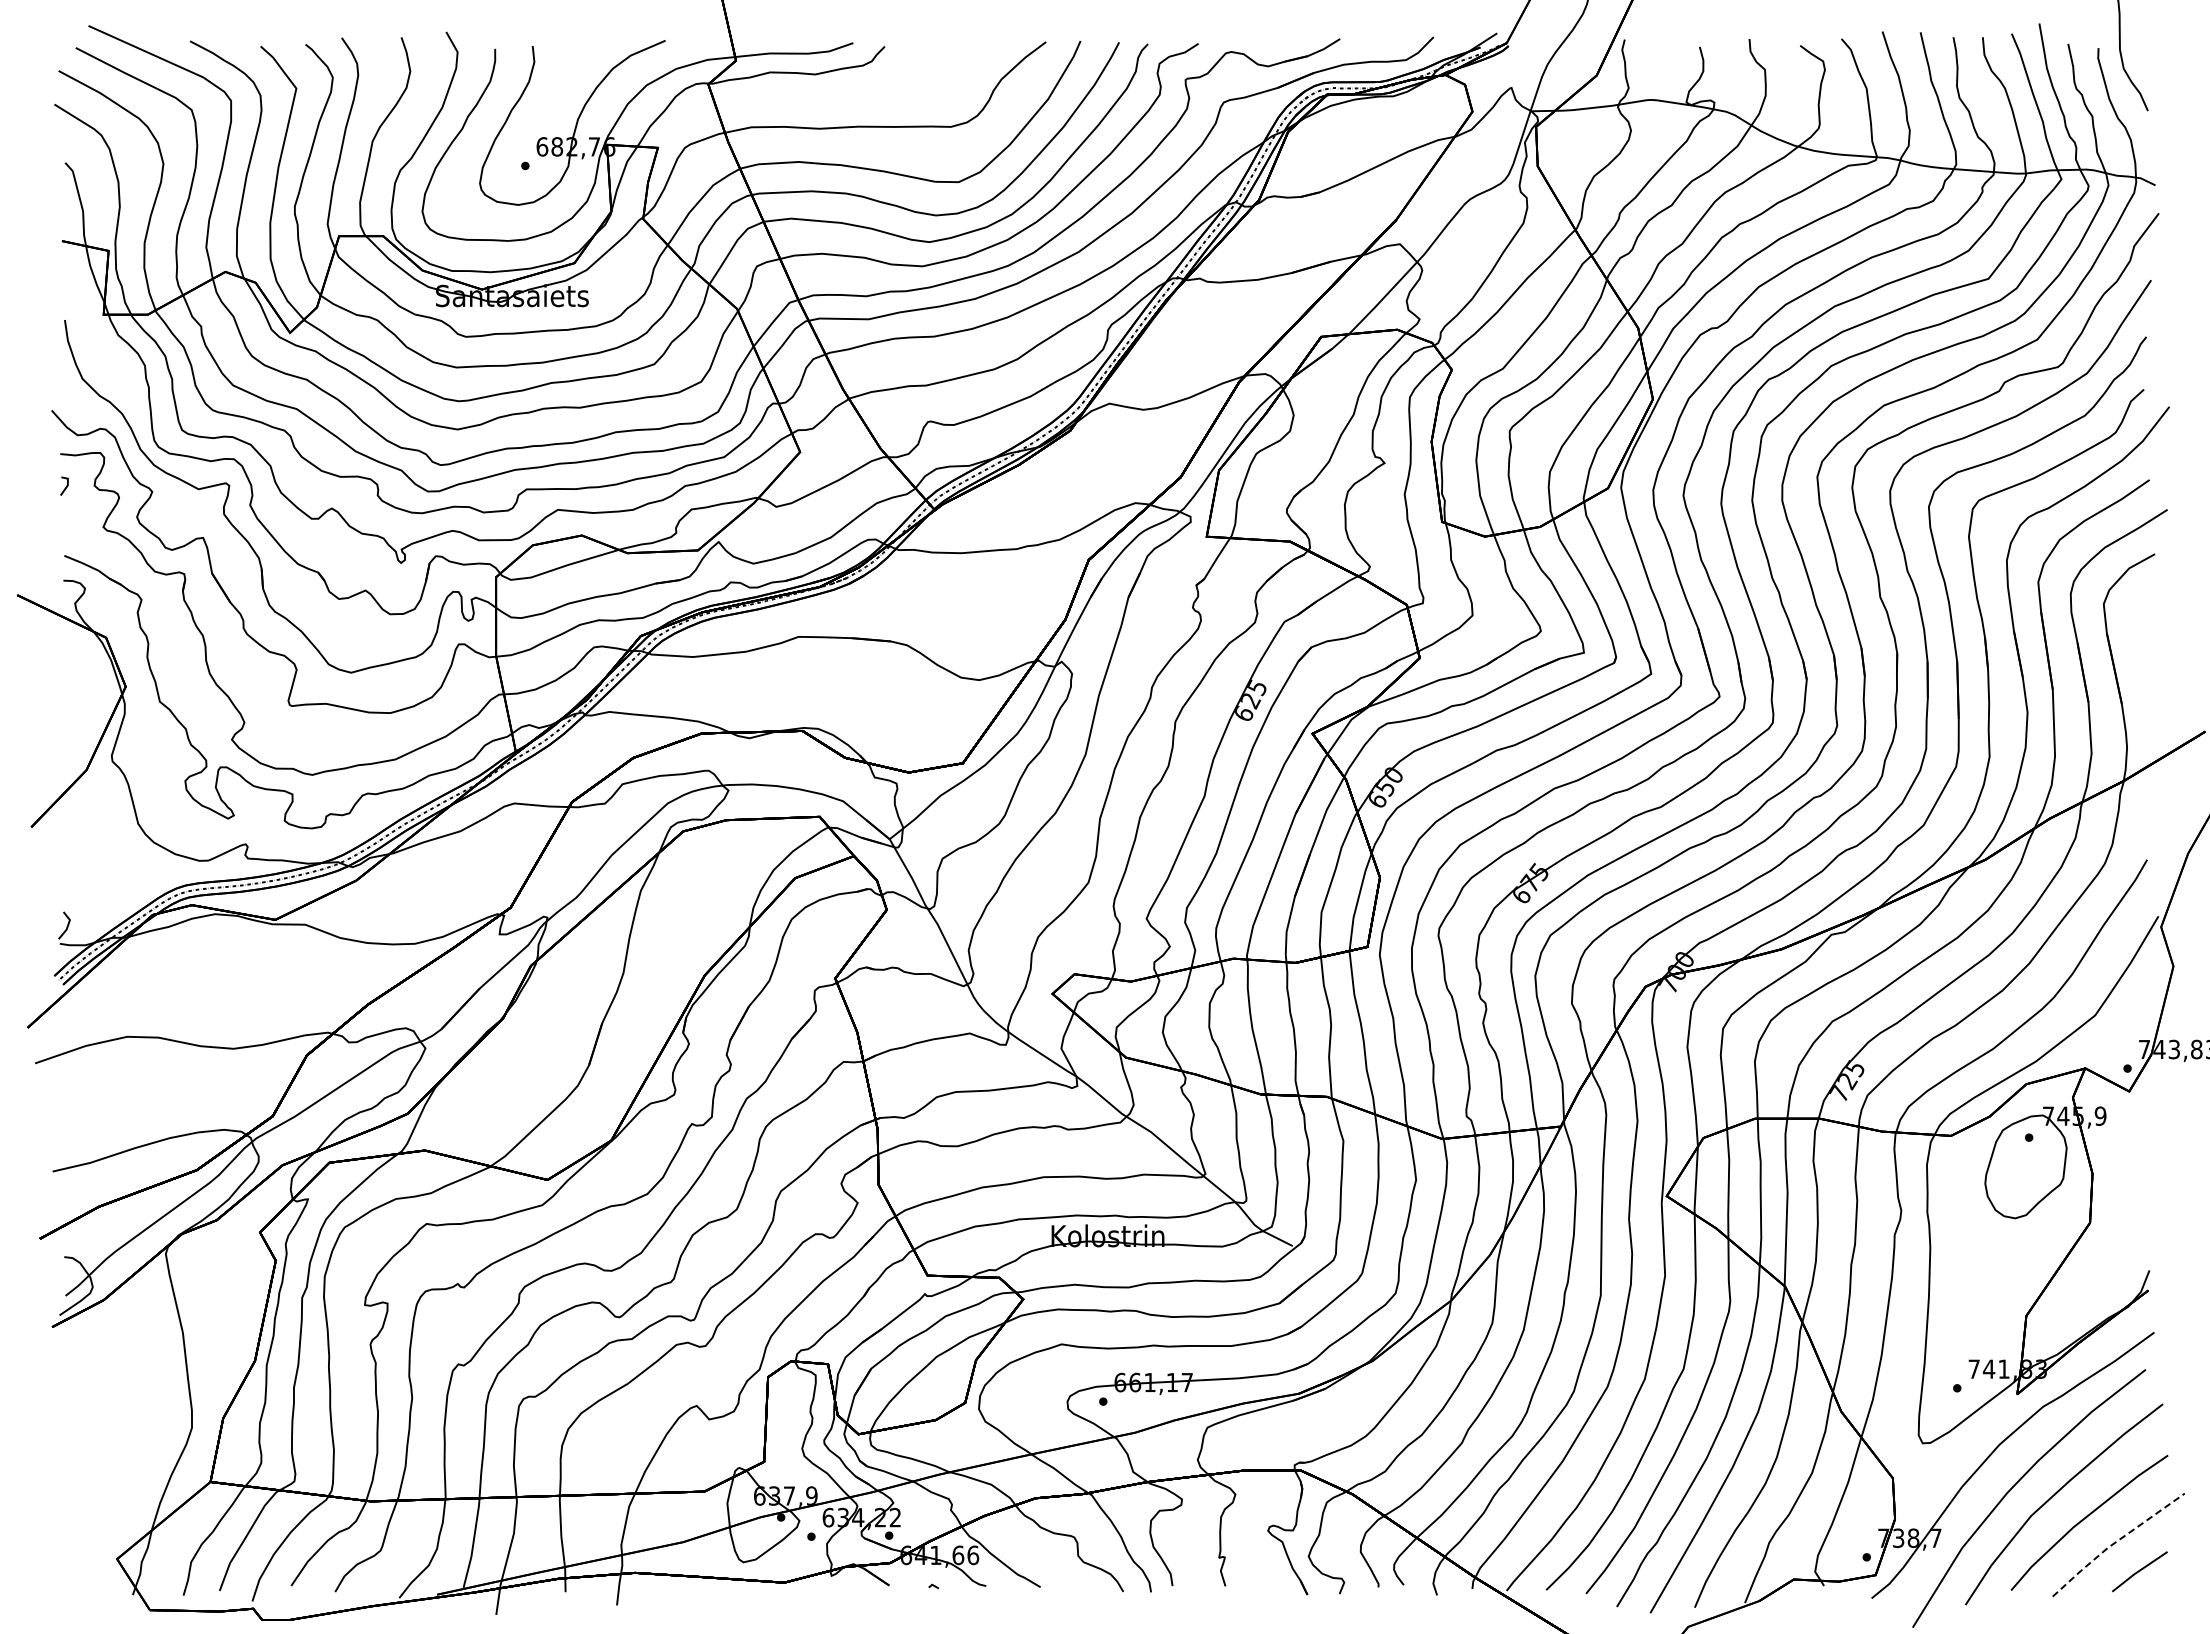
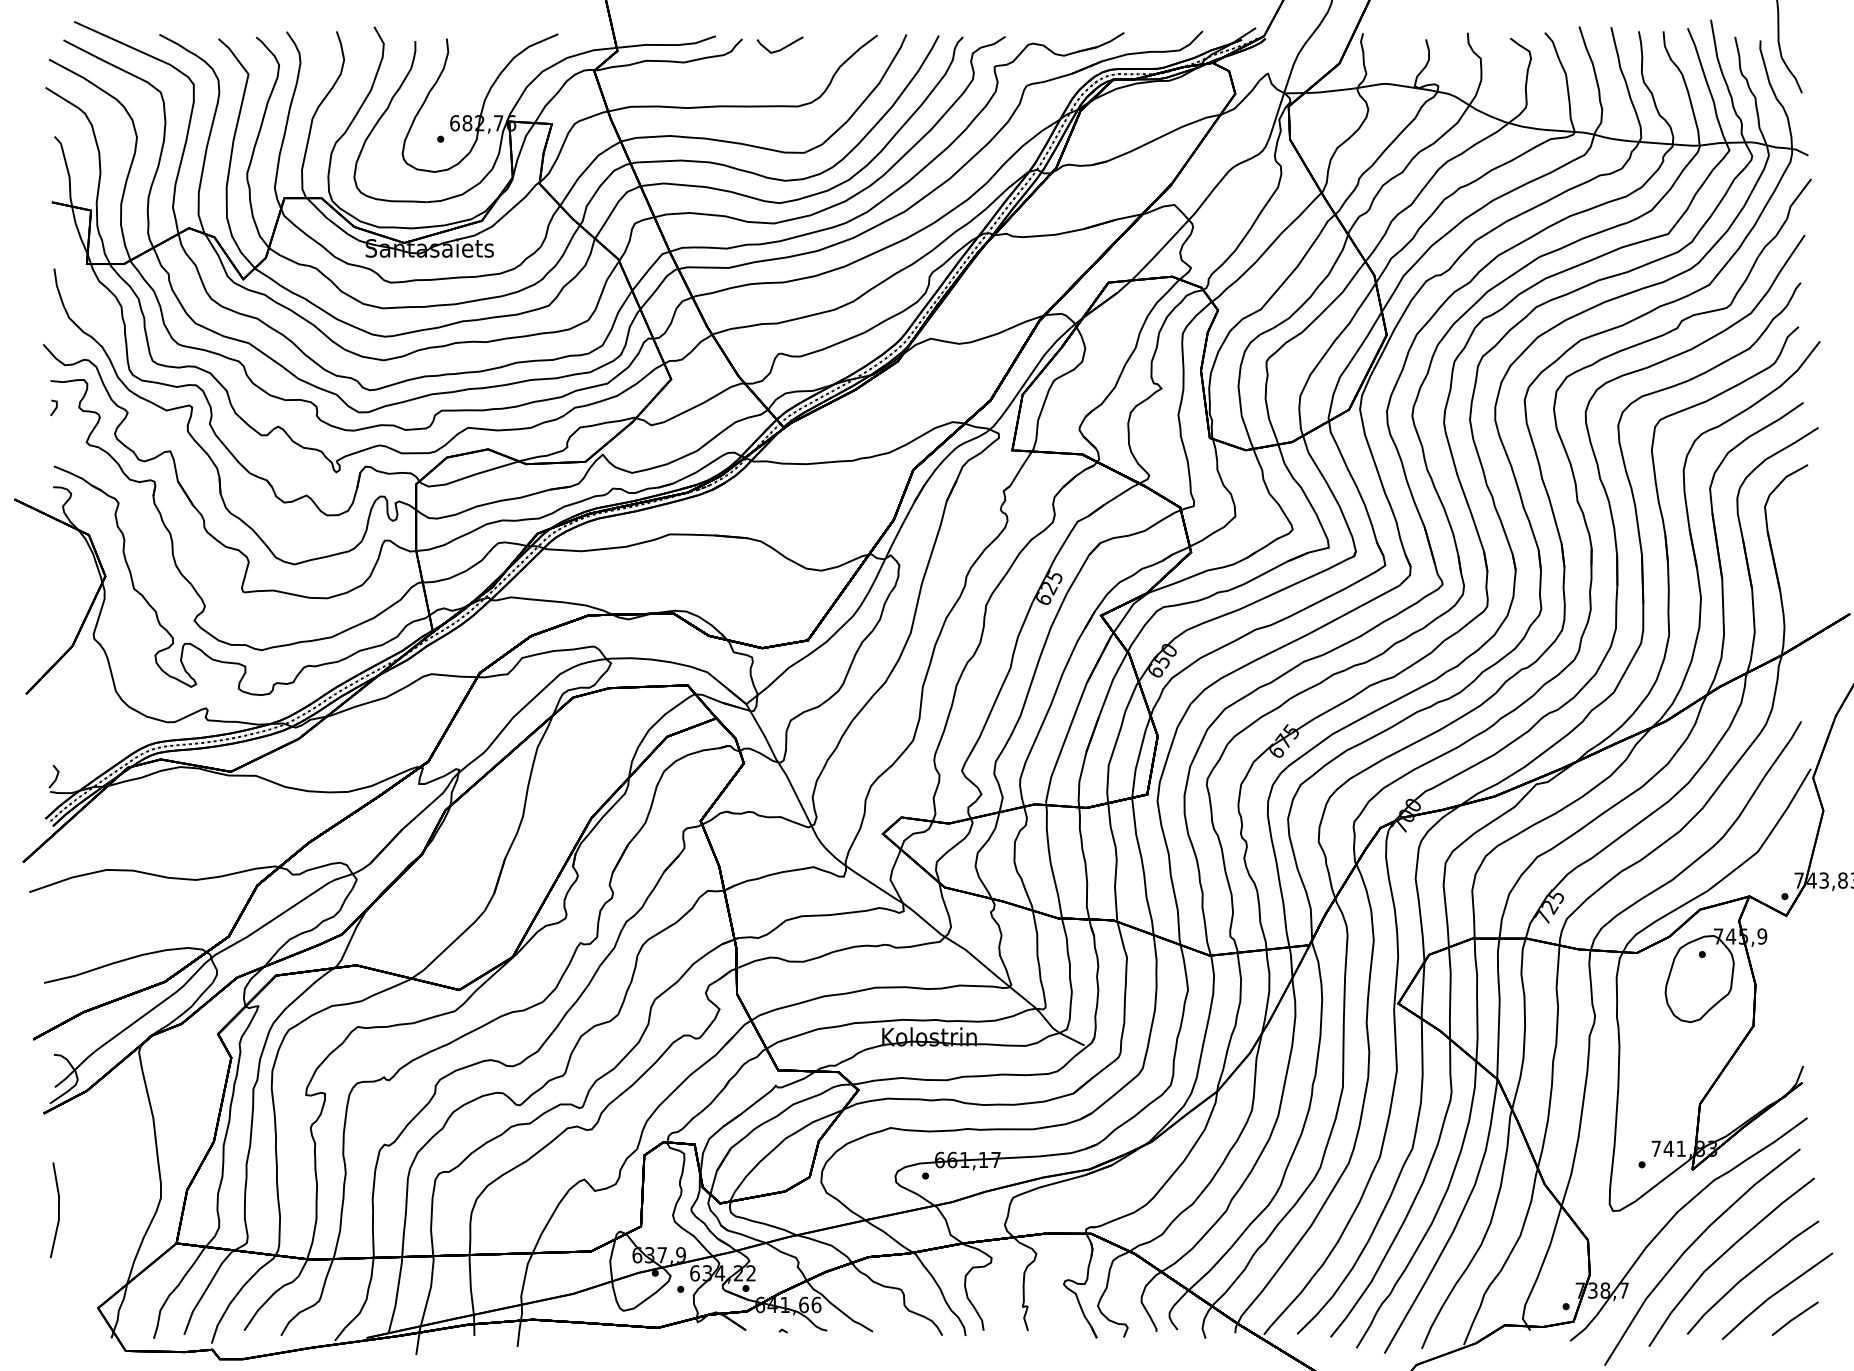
line: (933, 56) -> (783, 47), added
line: (69, 1442) -> (58, 1210), added
line: (2116, 1542) -> (1775, 1294), dashed -> solid

